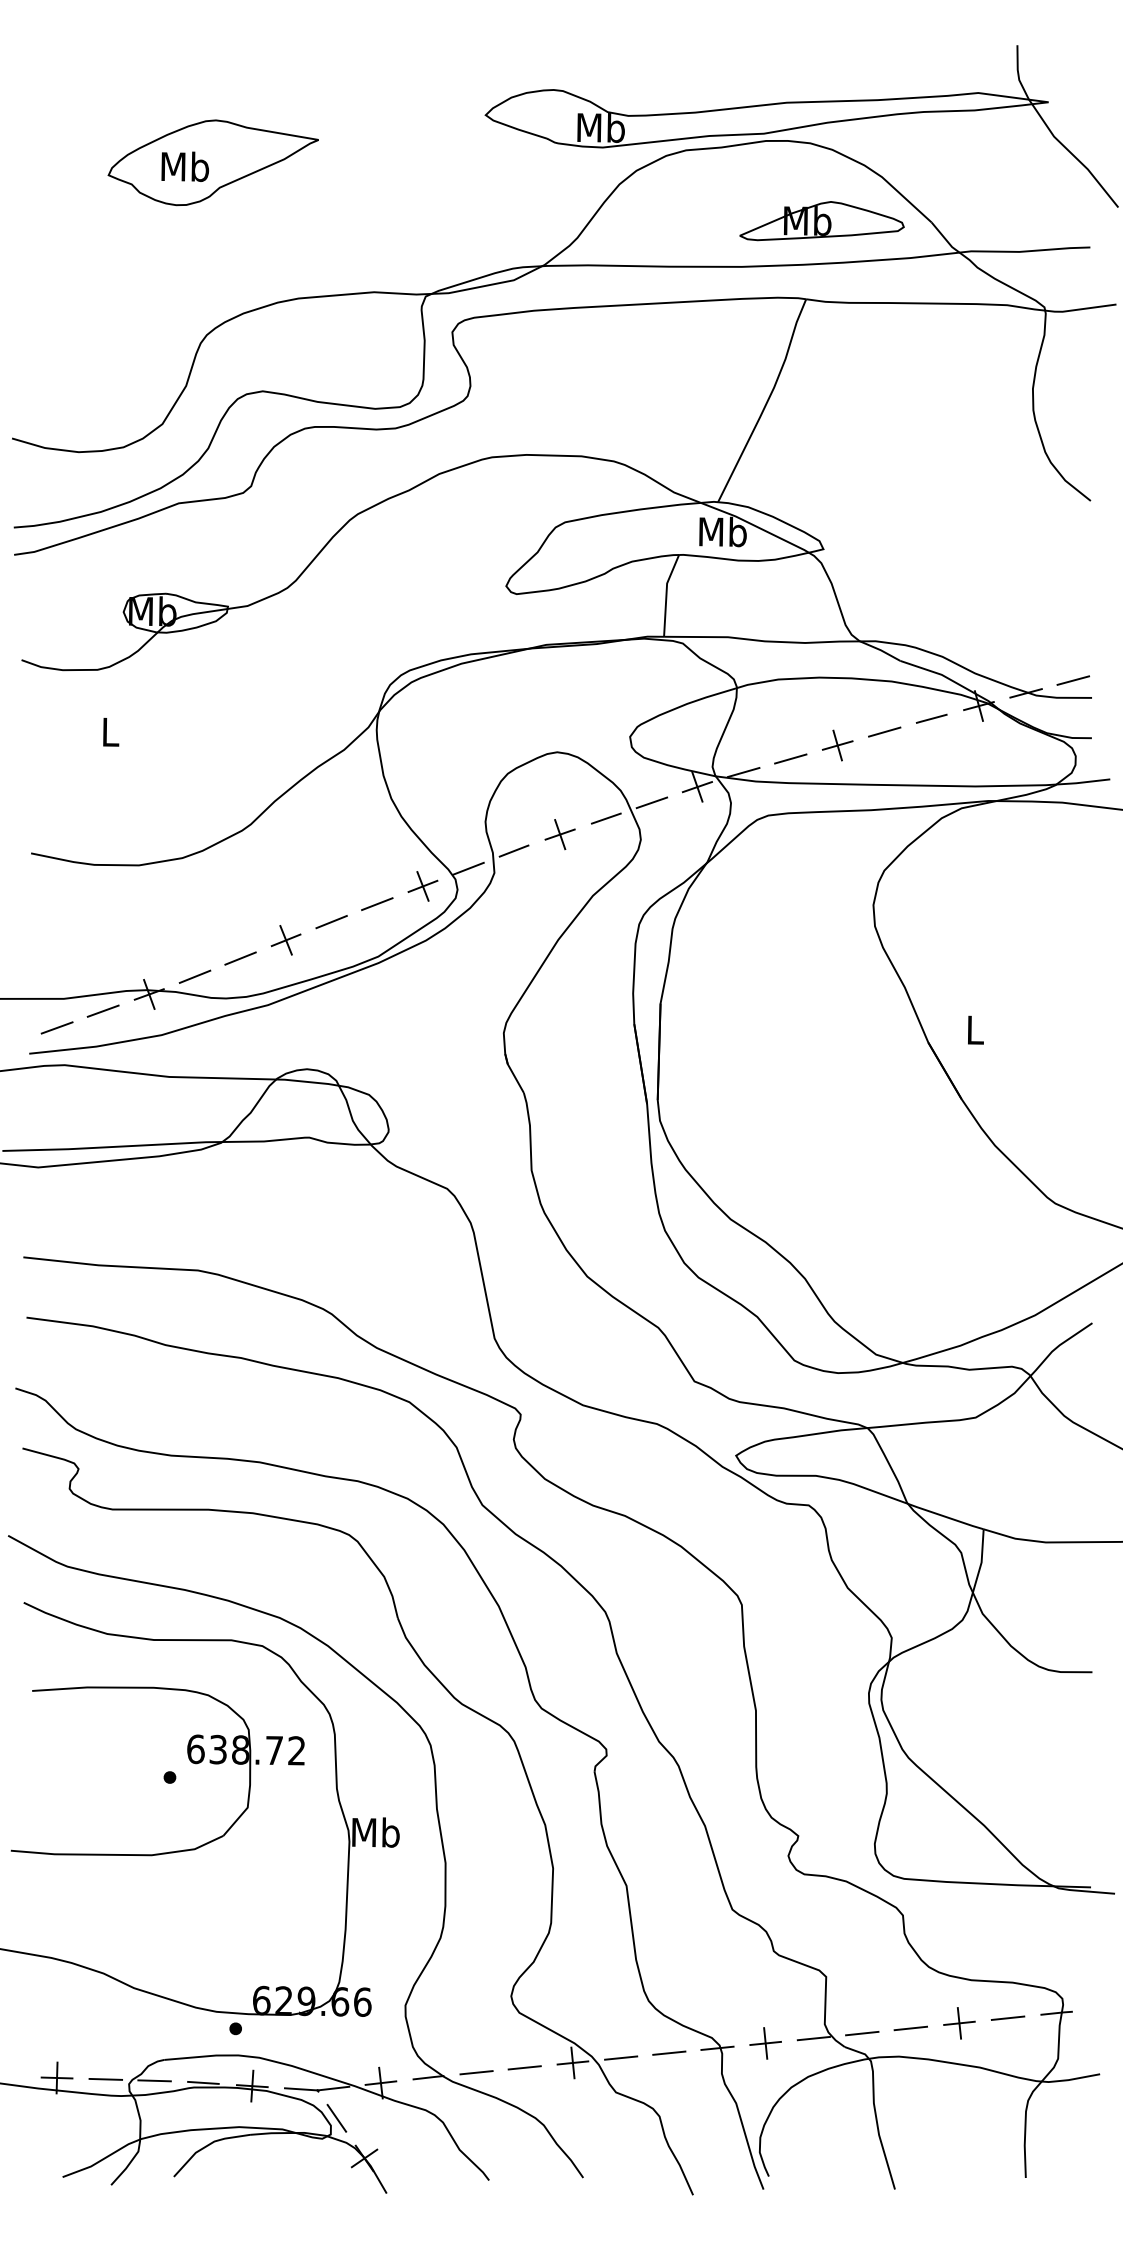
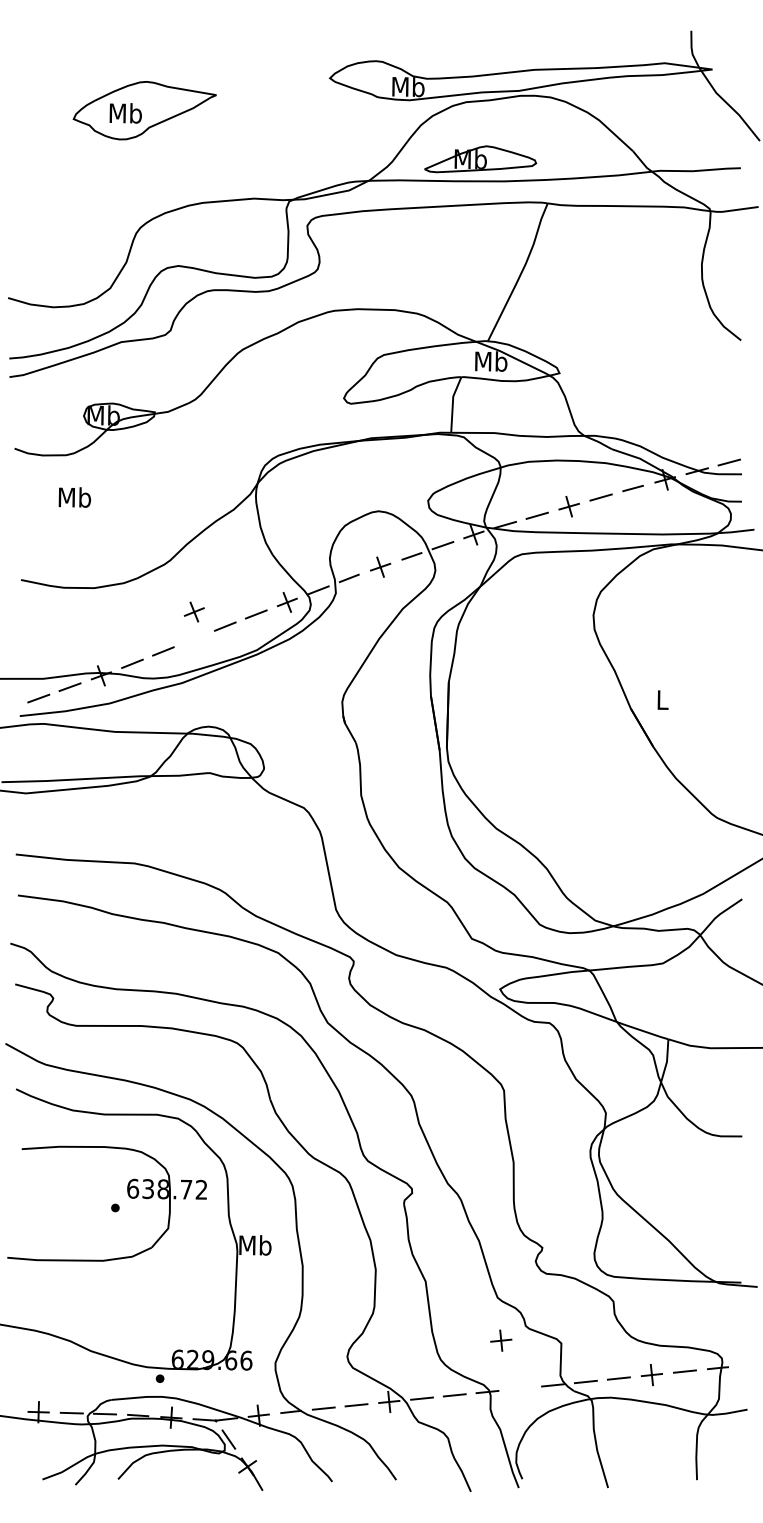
part: (821, 221) -> (480, 159), moved
text: (109, 732) -> (74, 497), L -> Mb
part: (284, 939) -> (193, 611), moved
part: (766, 2043) -> (501, 1340), moved

